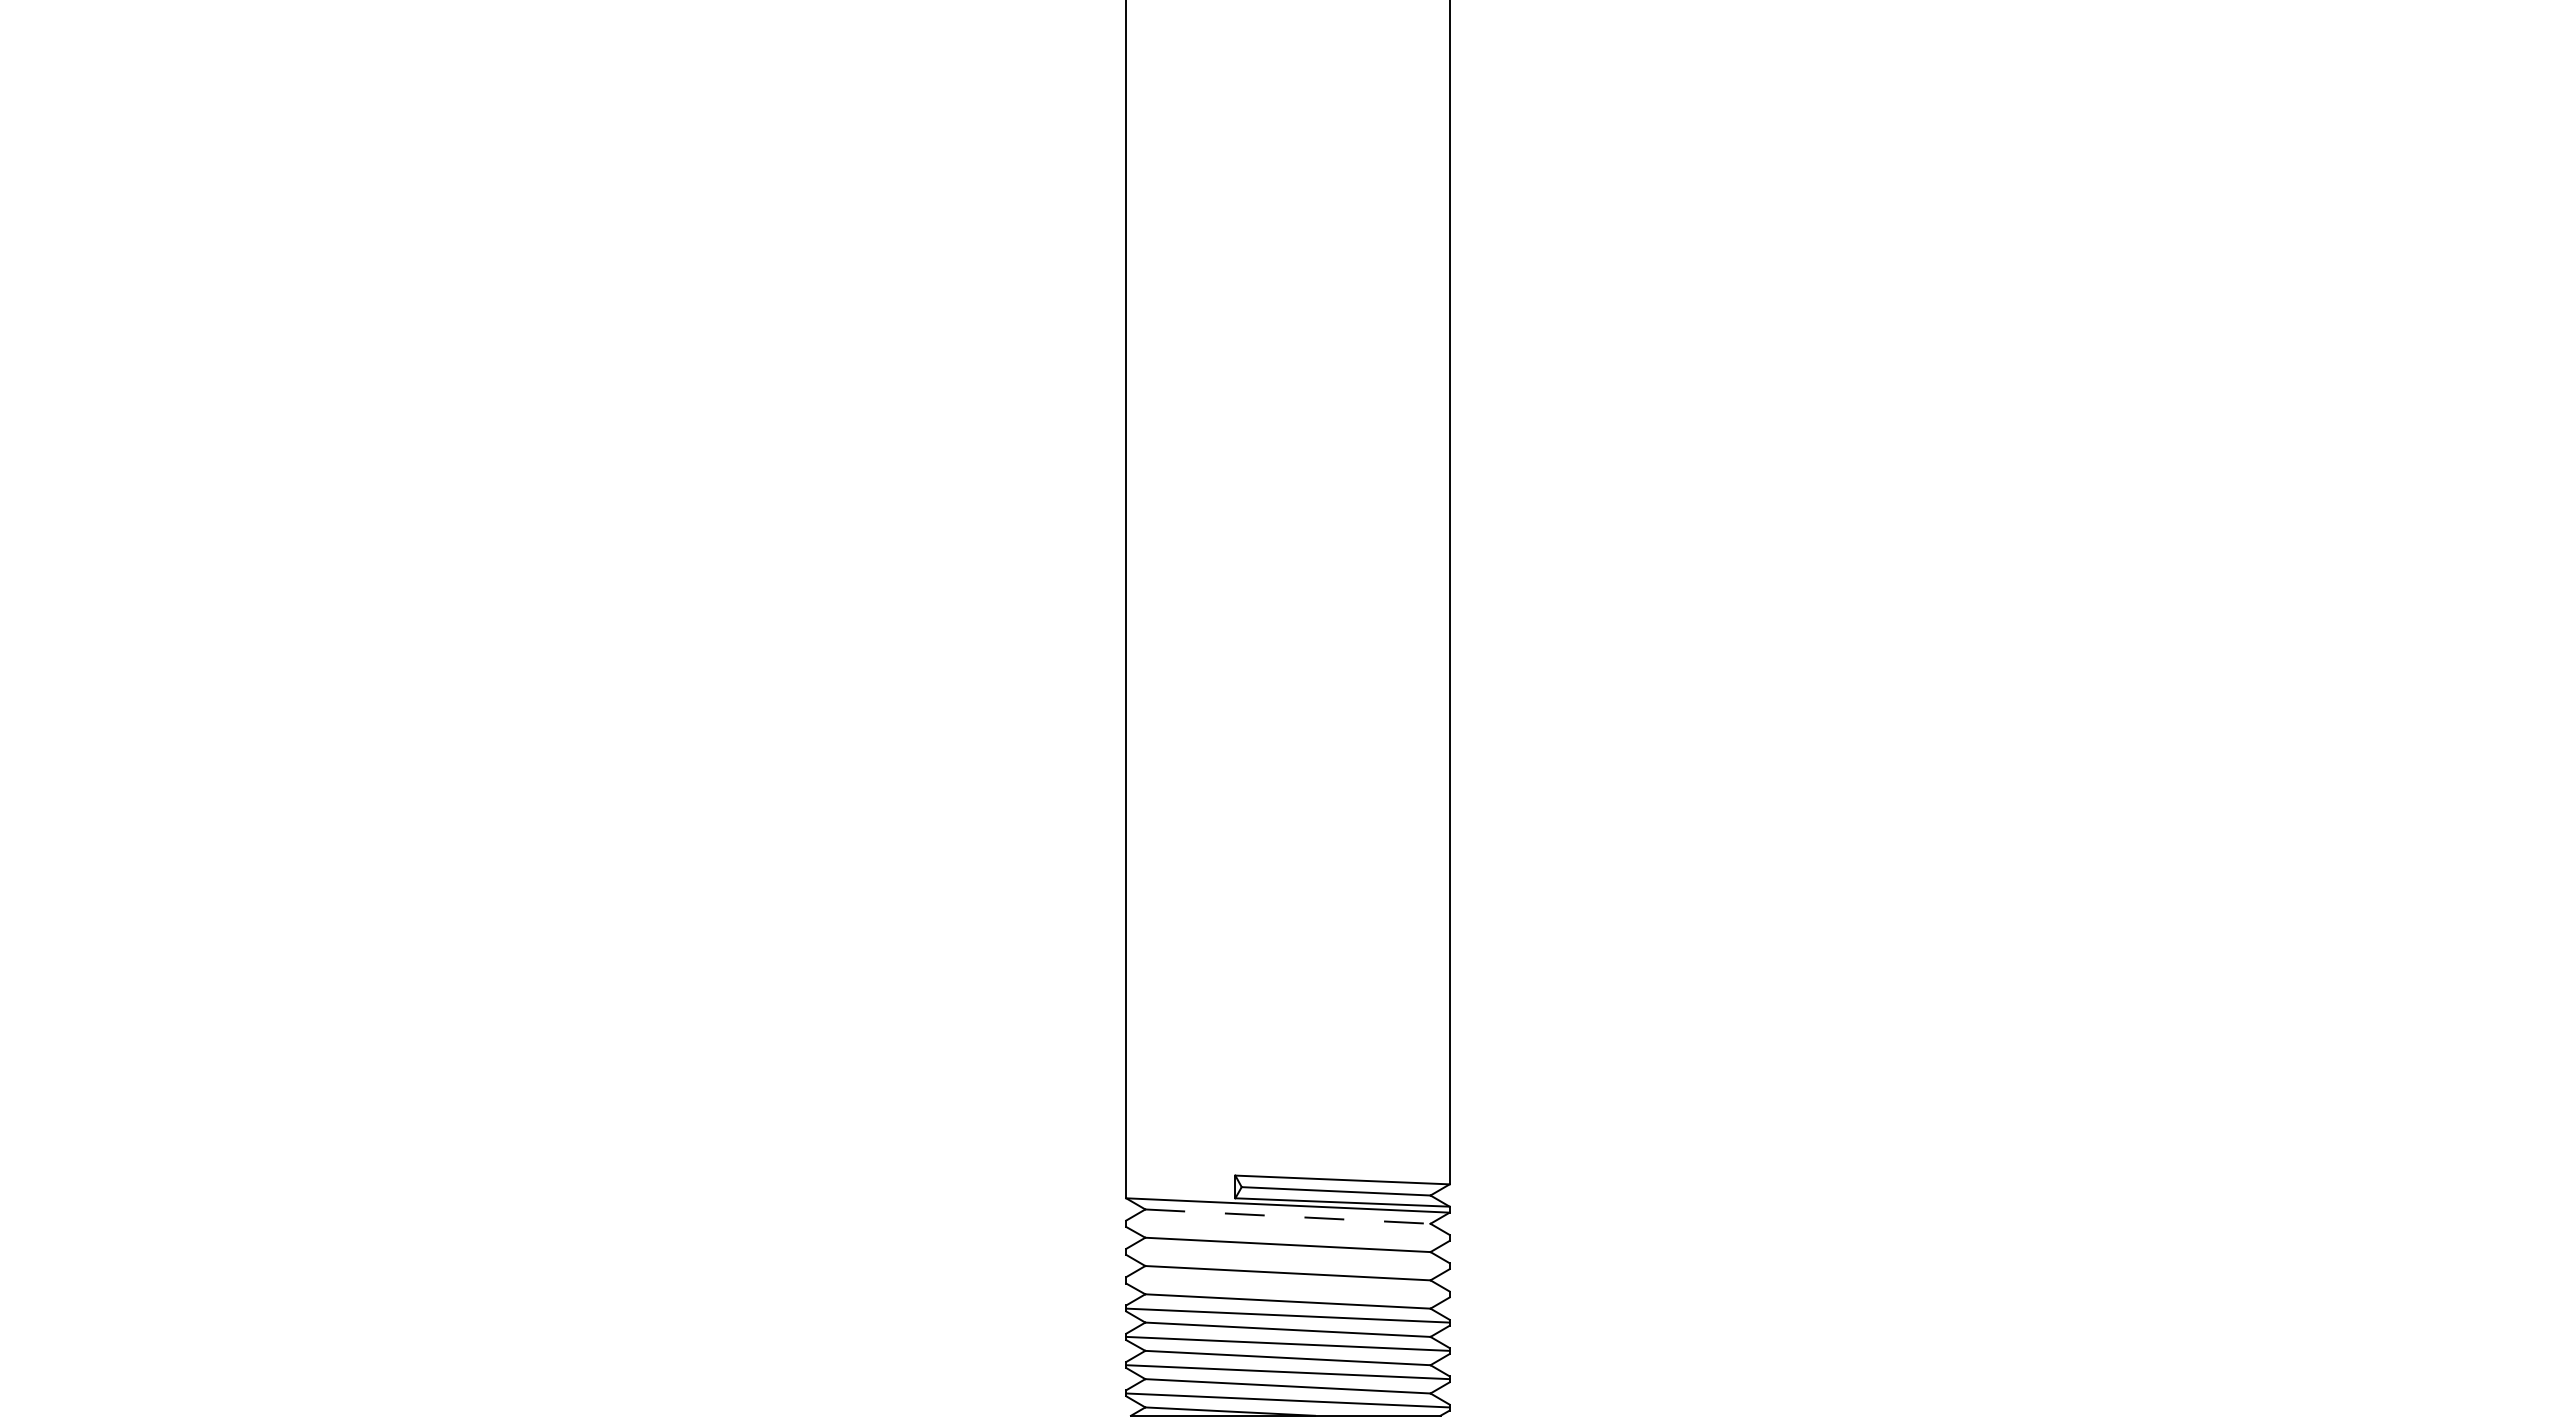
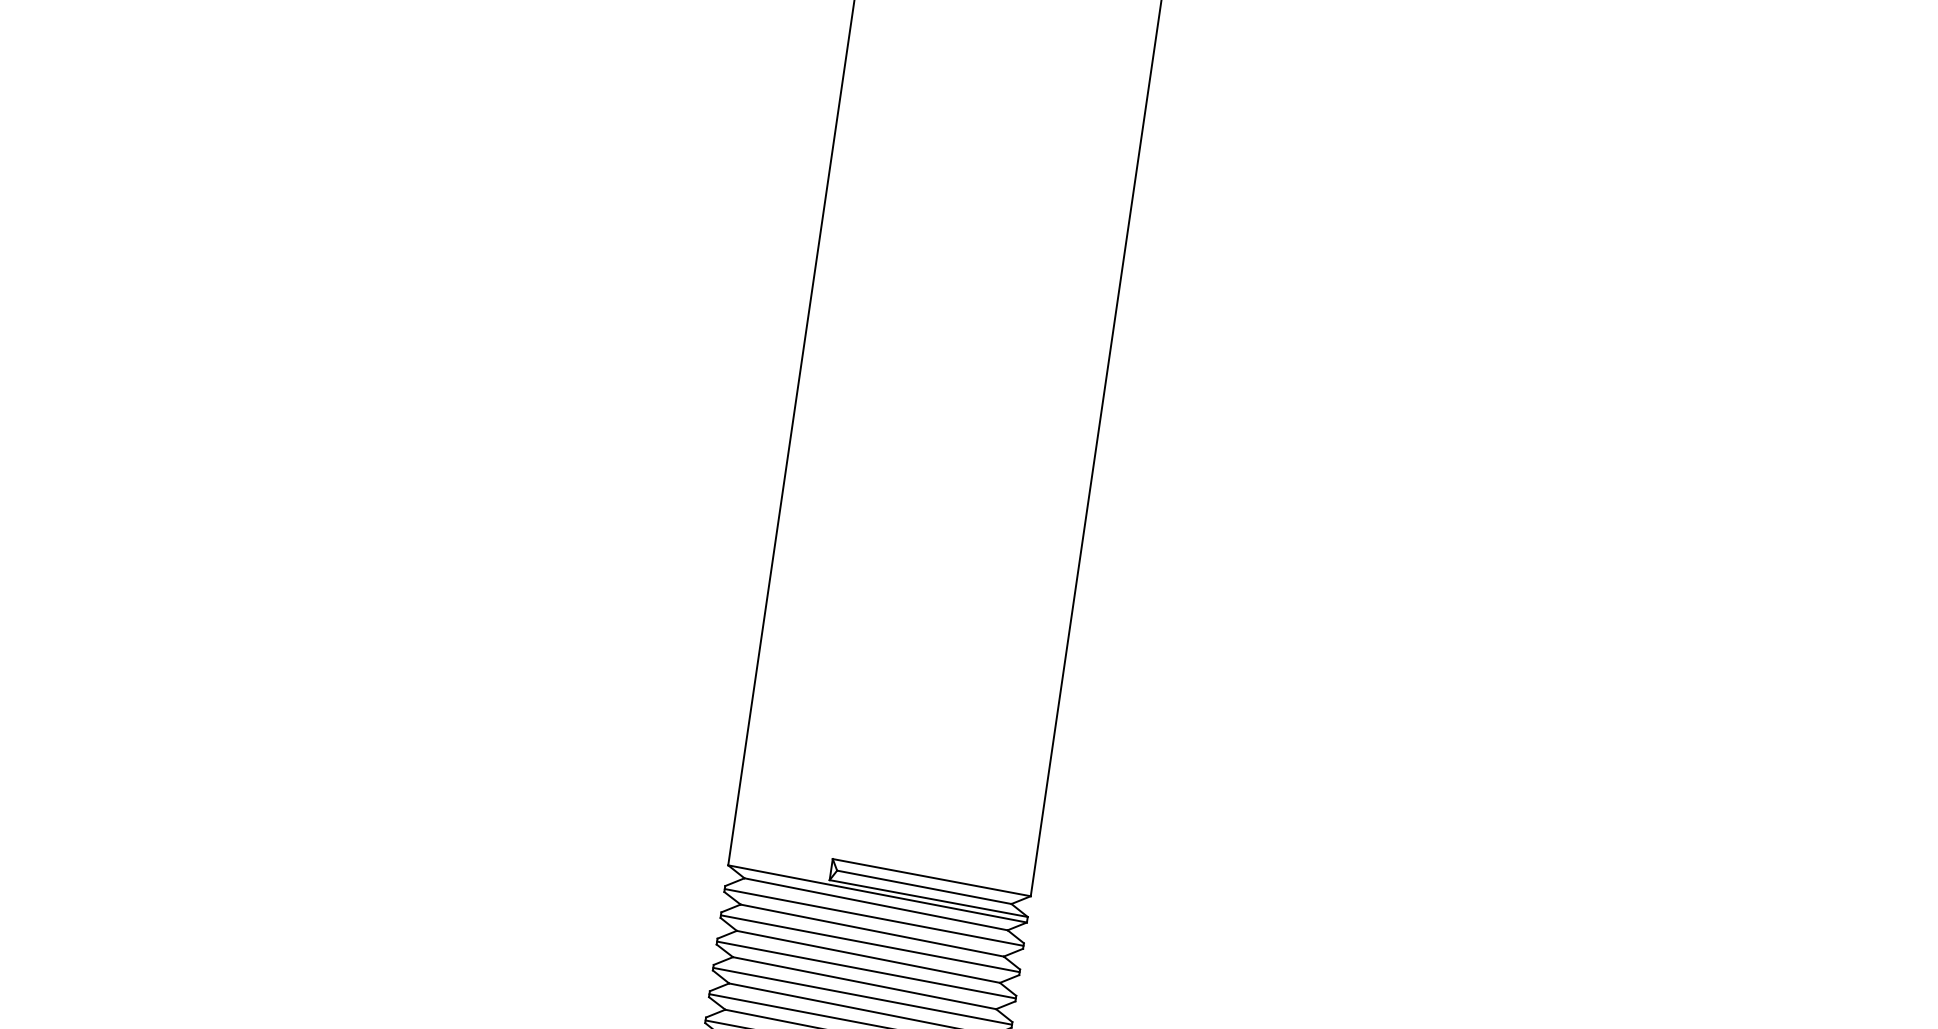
line: (1287, 1216) -> (875, 904), dashed -> solid
line: (1287, 1230) -> (873, 917), added
line: (1287, 1259) -> (869, 944), added
line: (1287, 1287) -> (866, 970), added

